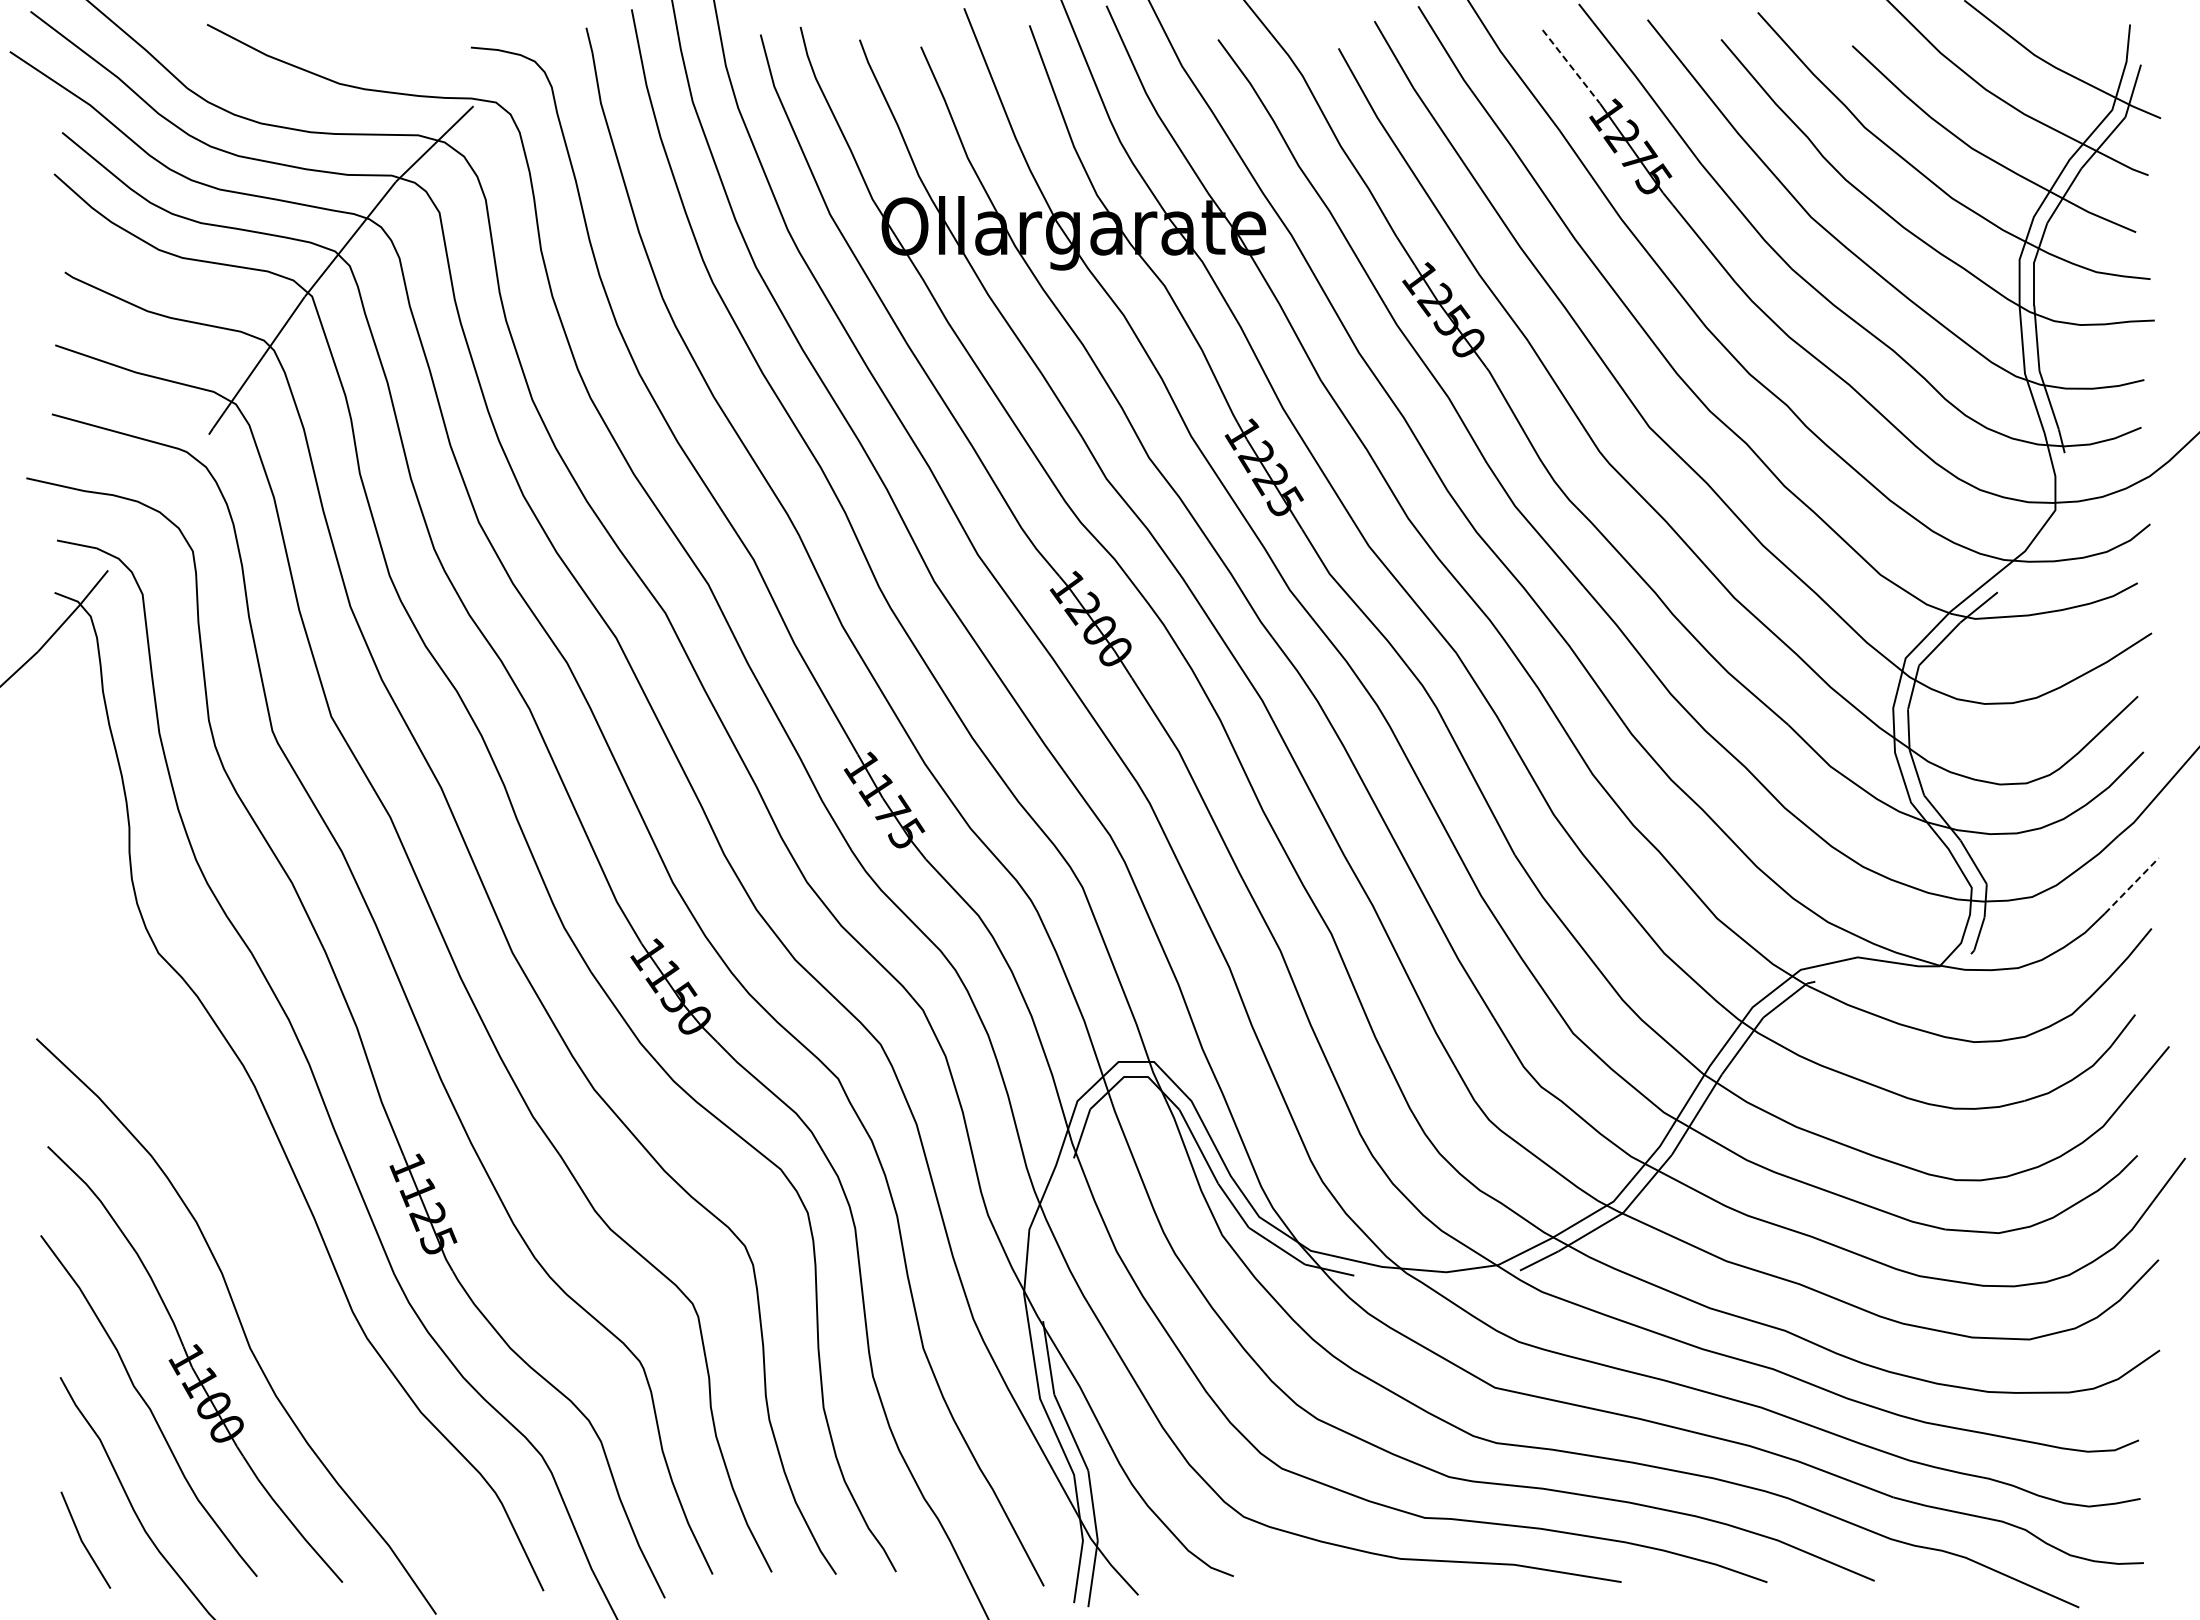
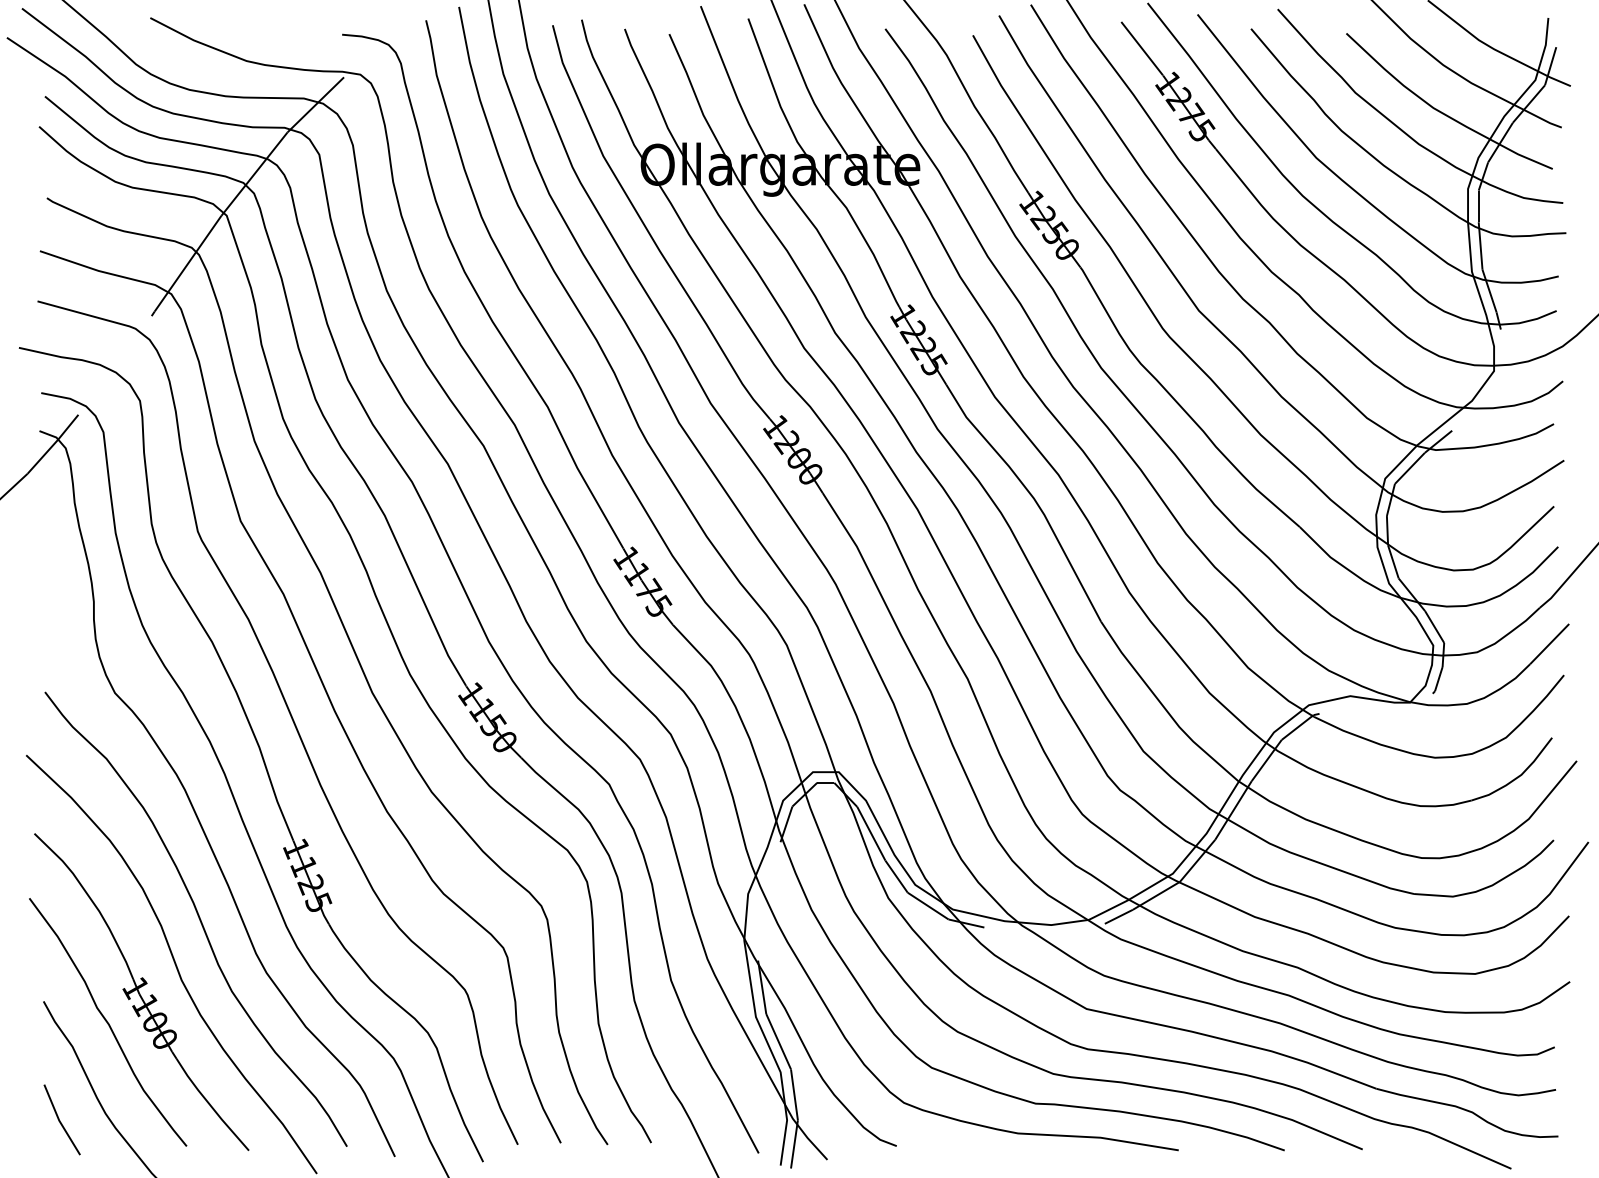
line: (1571, 67) -> (1142, 49), dashed -> solid
line: (2131, 885) -> (1549, 643), dashed -> solid
curve: (273, 1262) -> (198, 917), added

